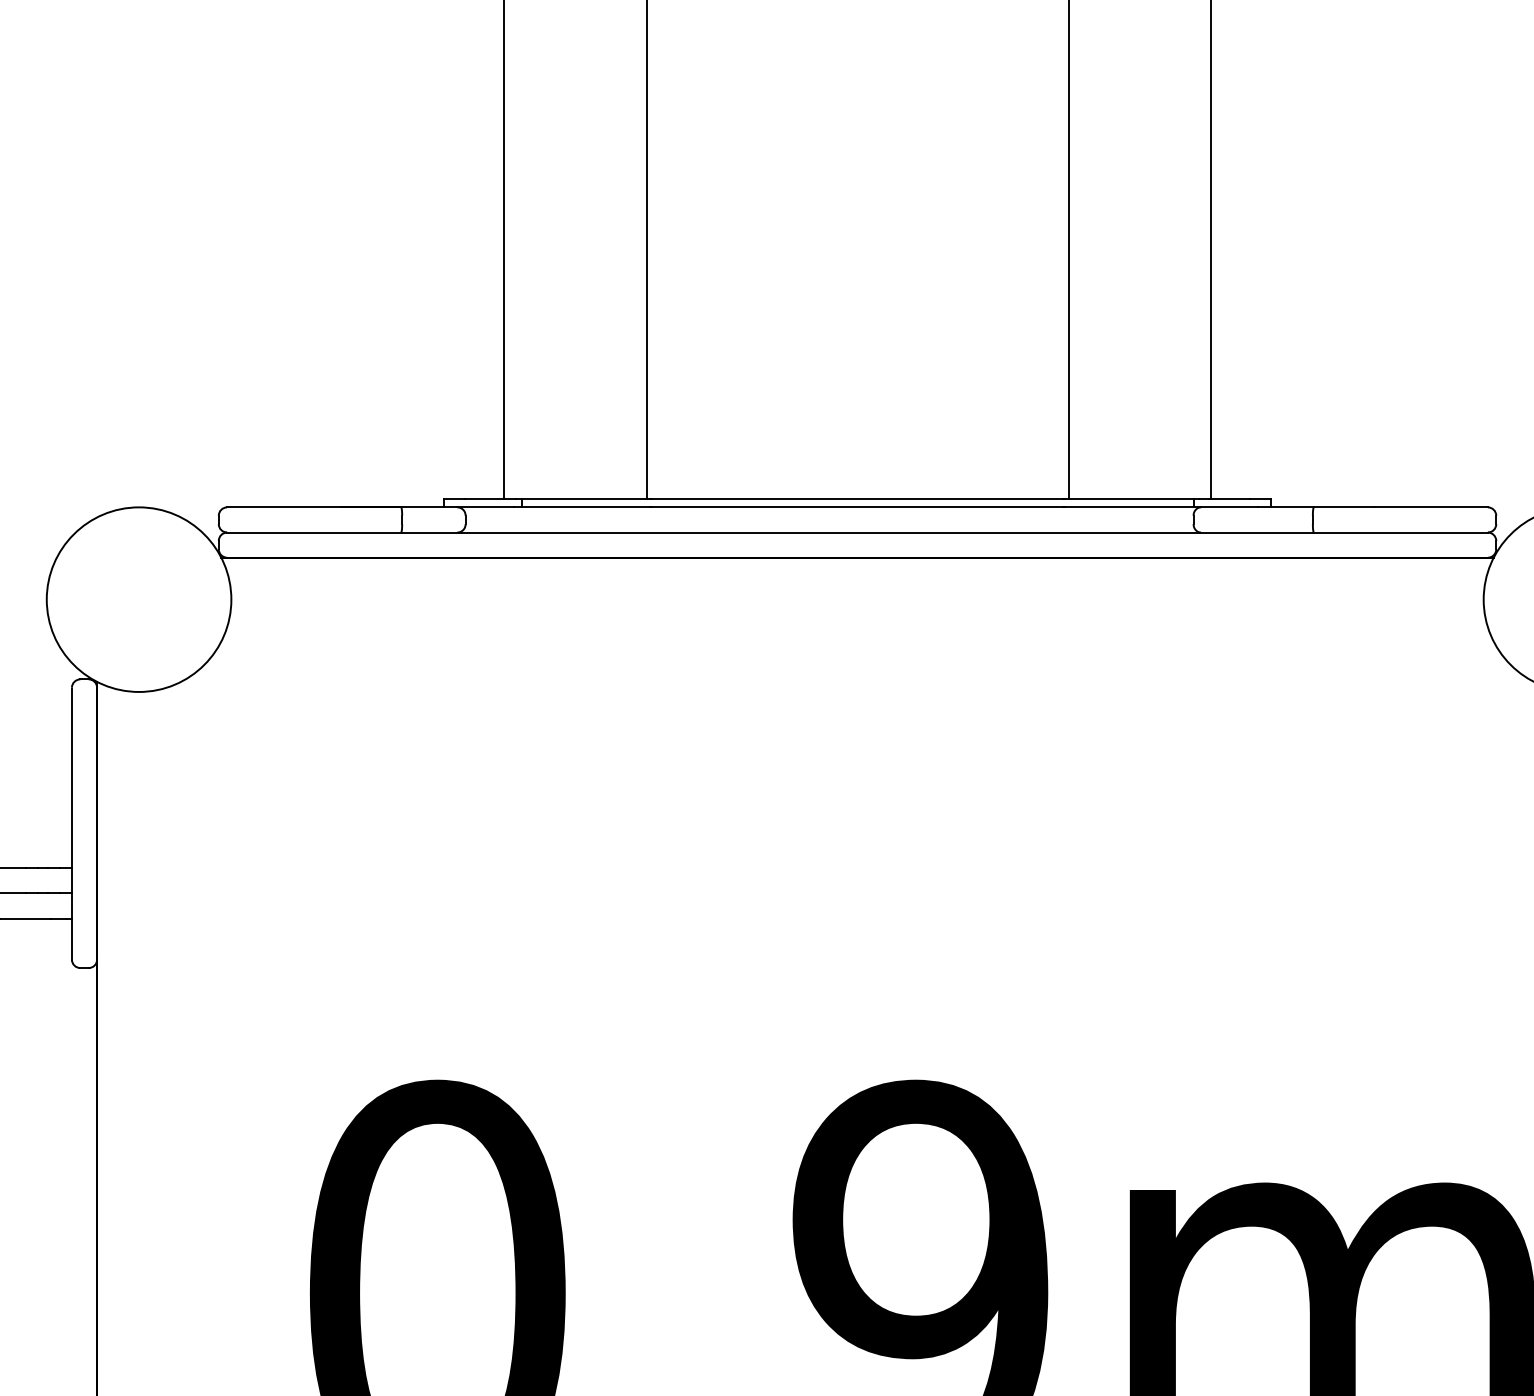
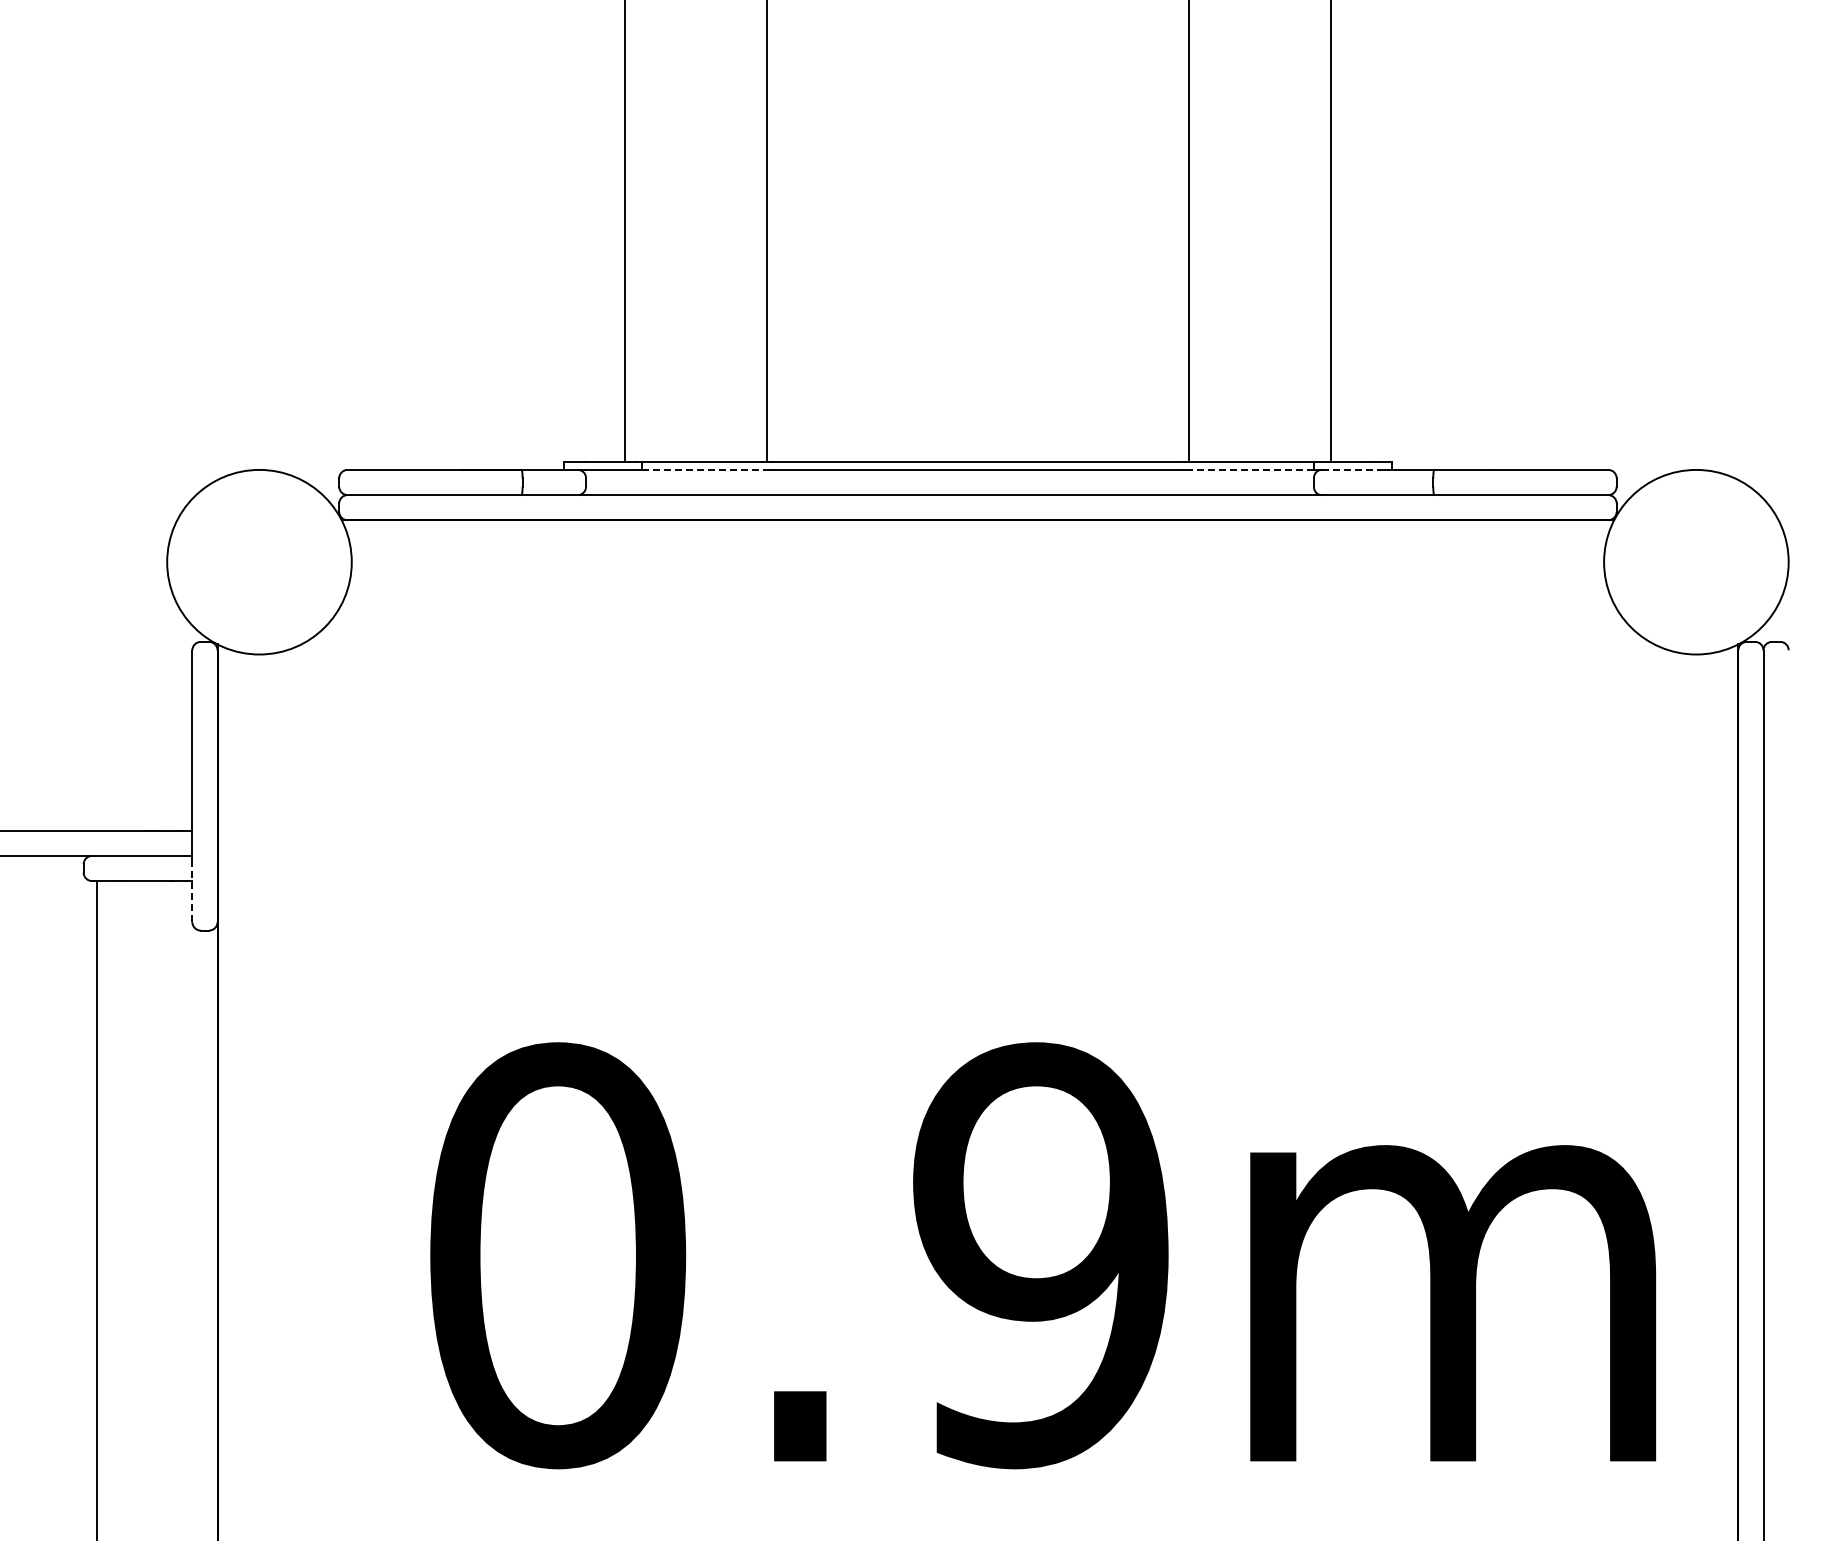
line: (585, 506) -> (705, 469), solid -> dashed
line: (1129, 506) -> (1249, 469), solid -> dashed
line: (1230, 506) -> (1350, 469), solid -> dashed
line: (72, 928) -> (192, 891), solid -> dashed

